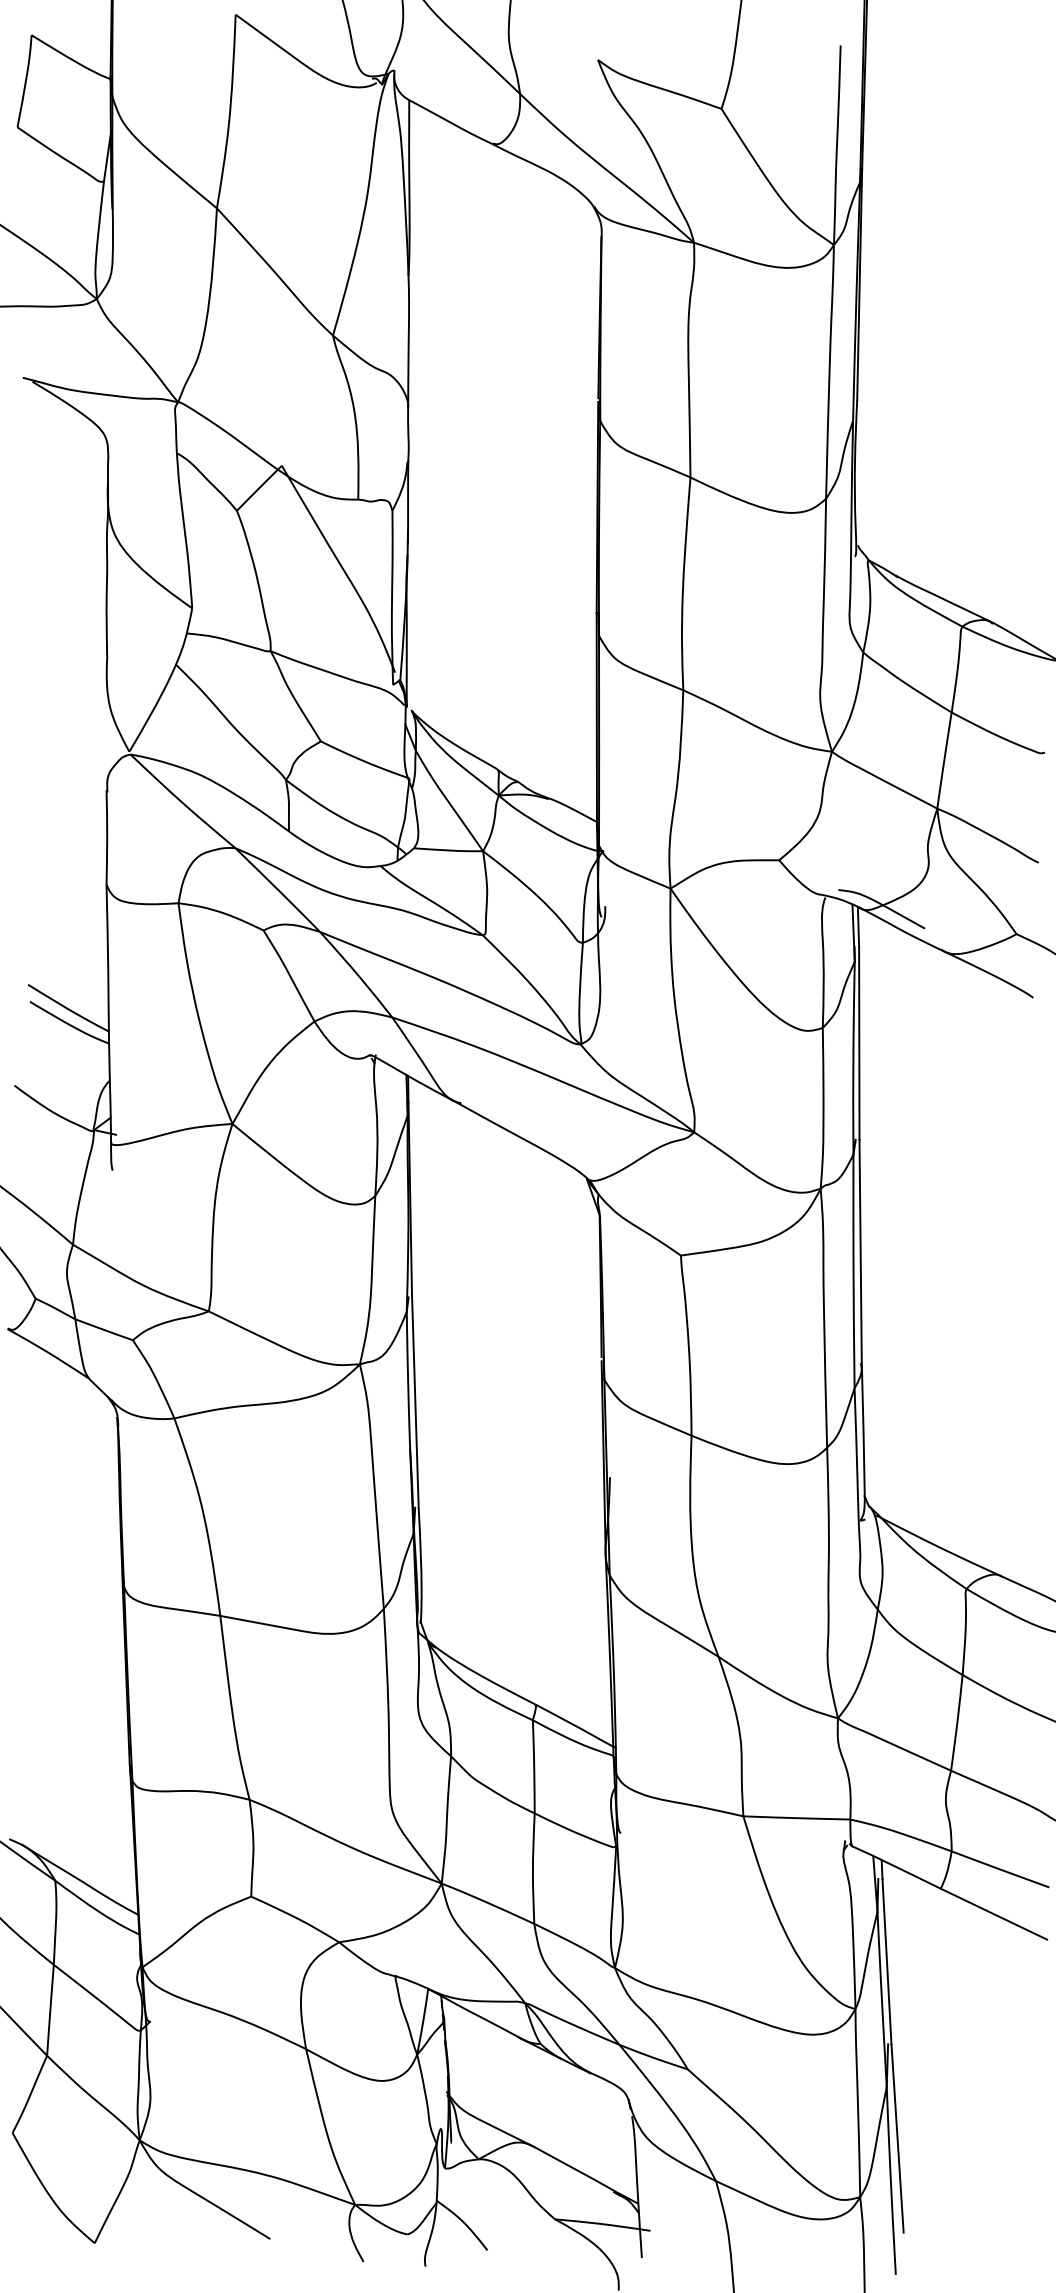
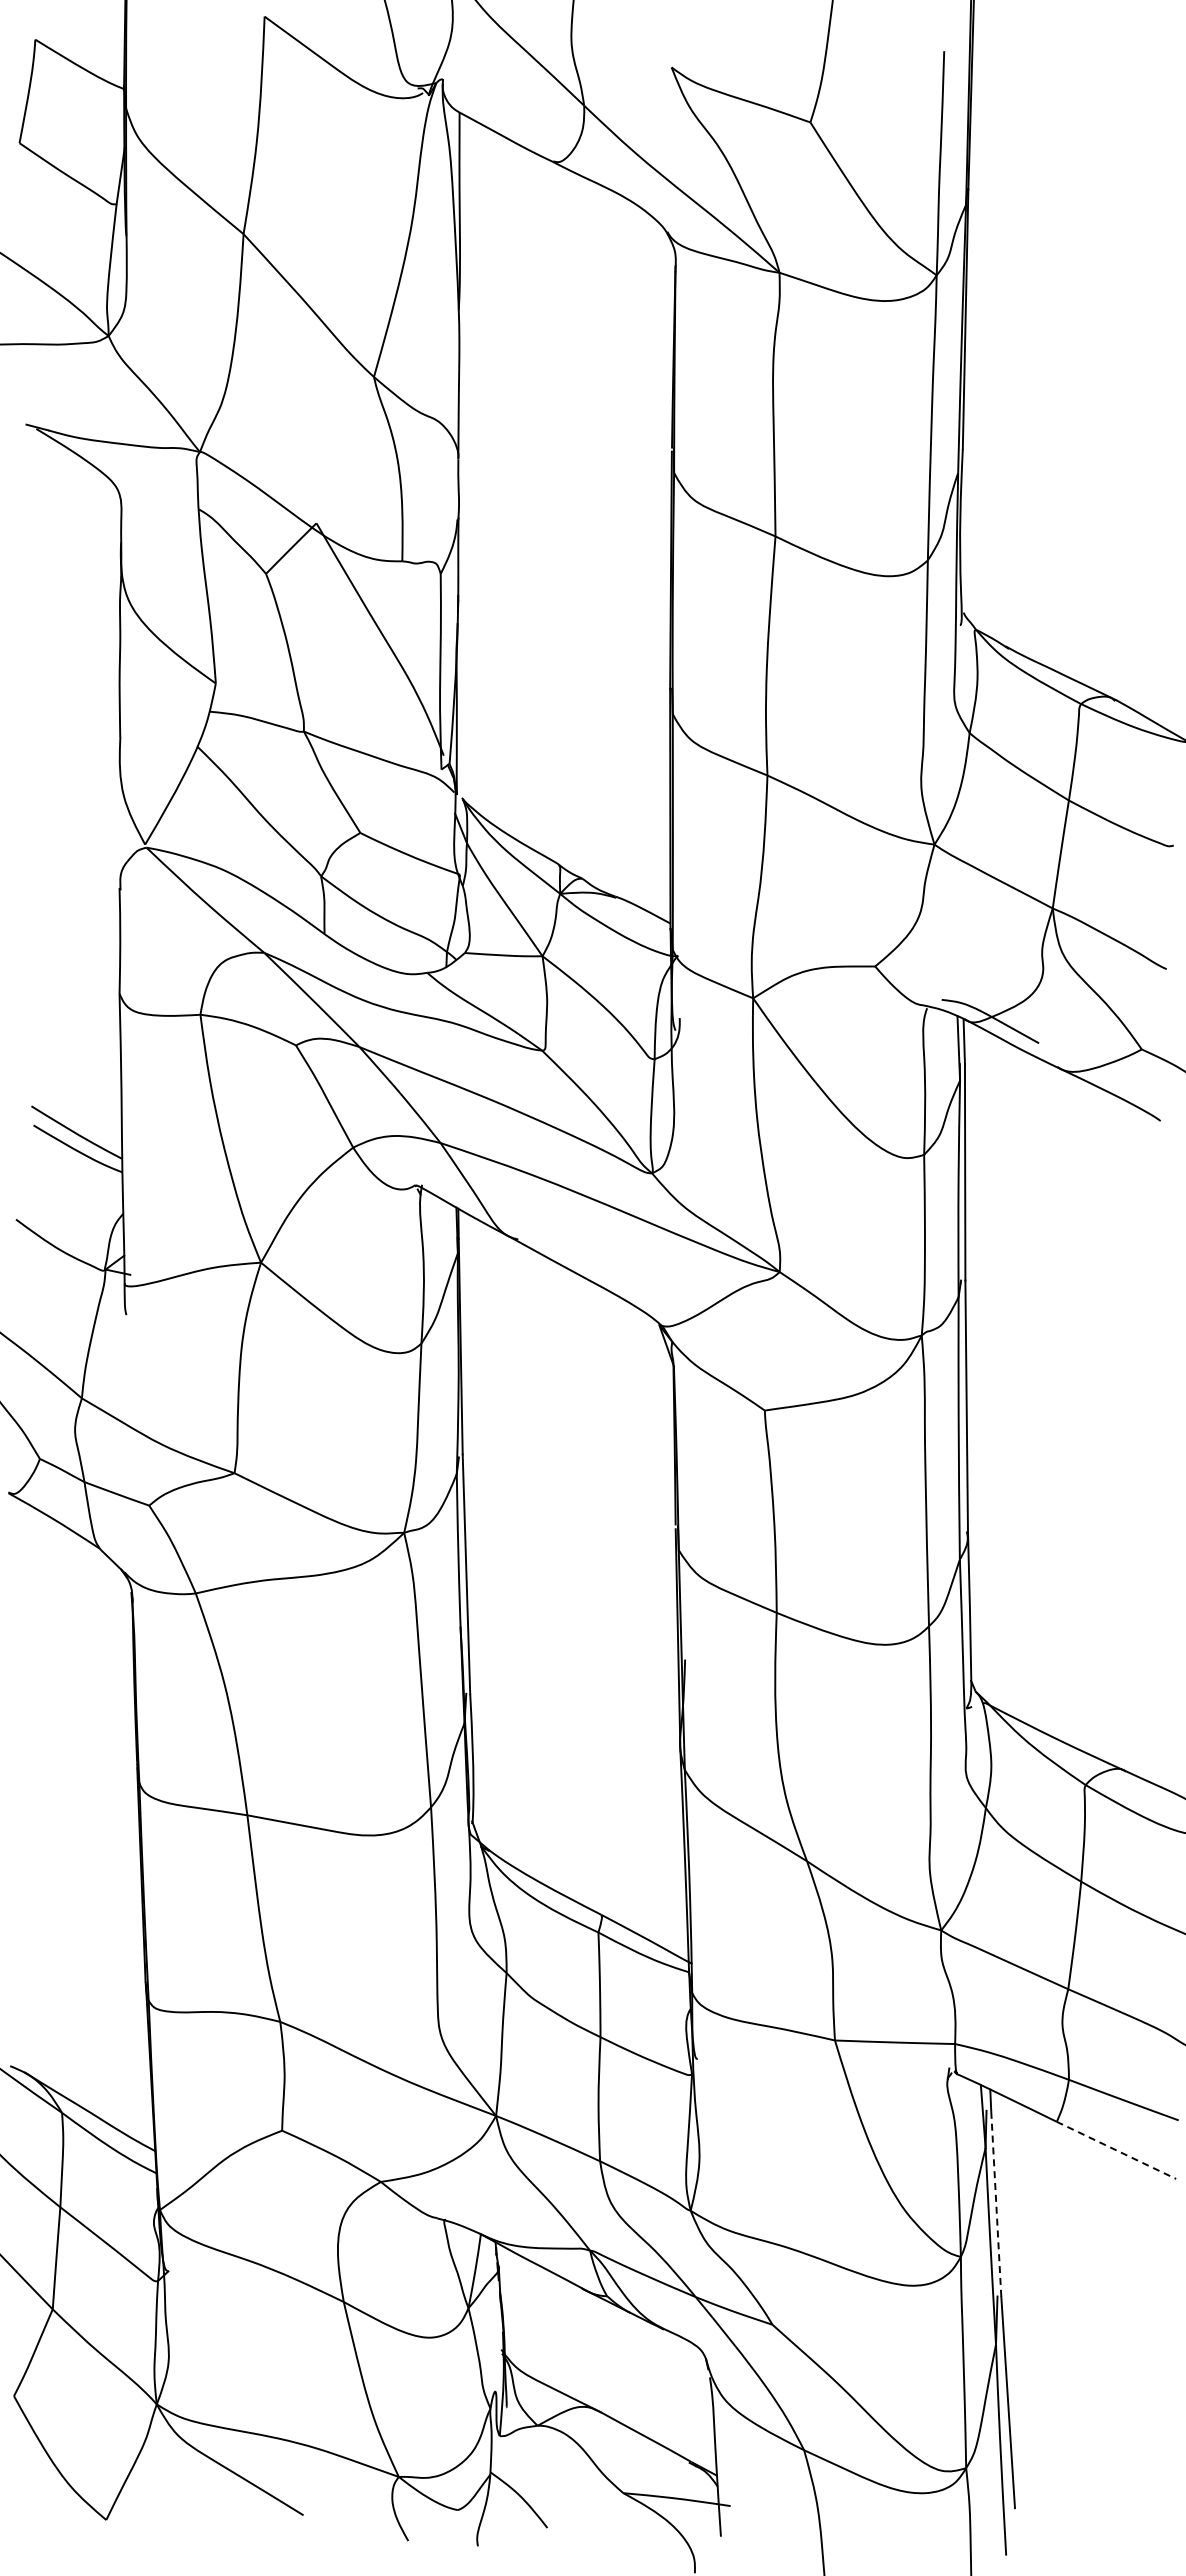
line: (994, 1914) -> (1116, 2150), solid -> dashed
line: (887, 1961) -> (996, 2203), solid -> dashed

